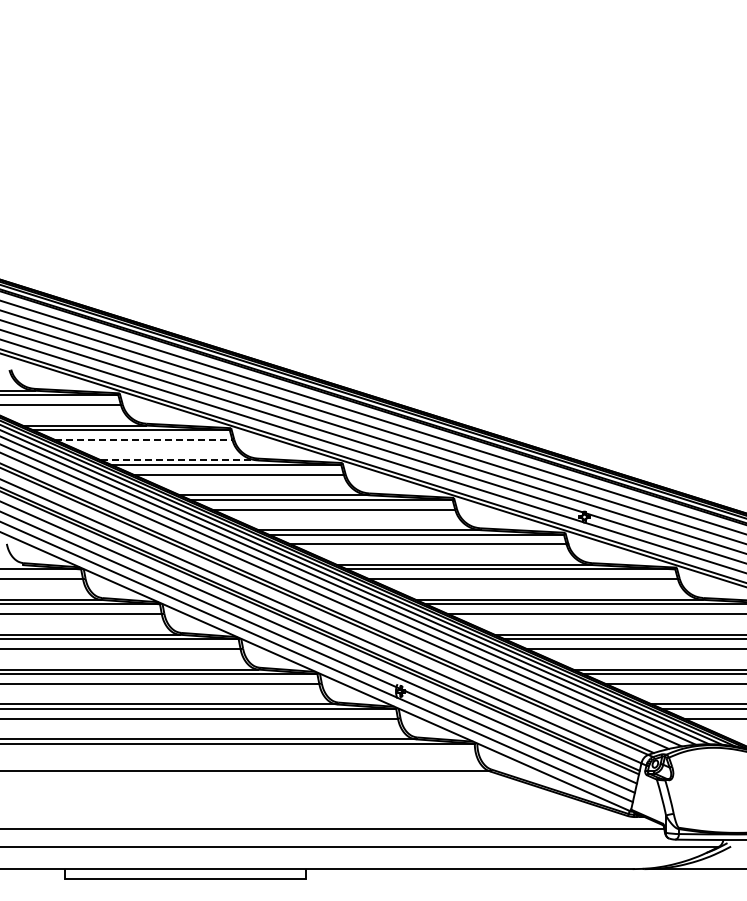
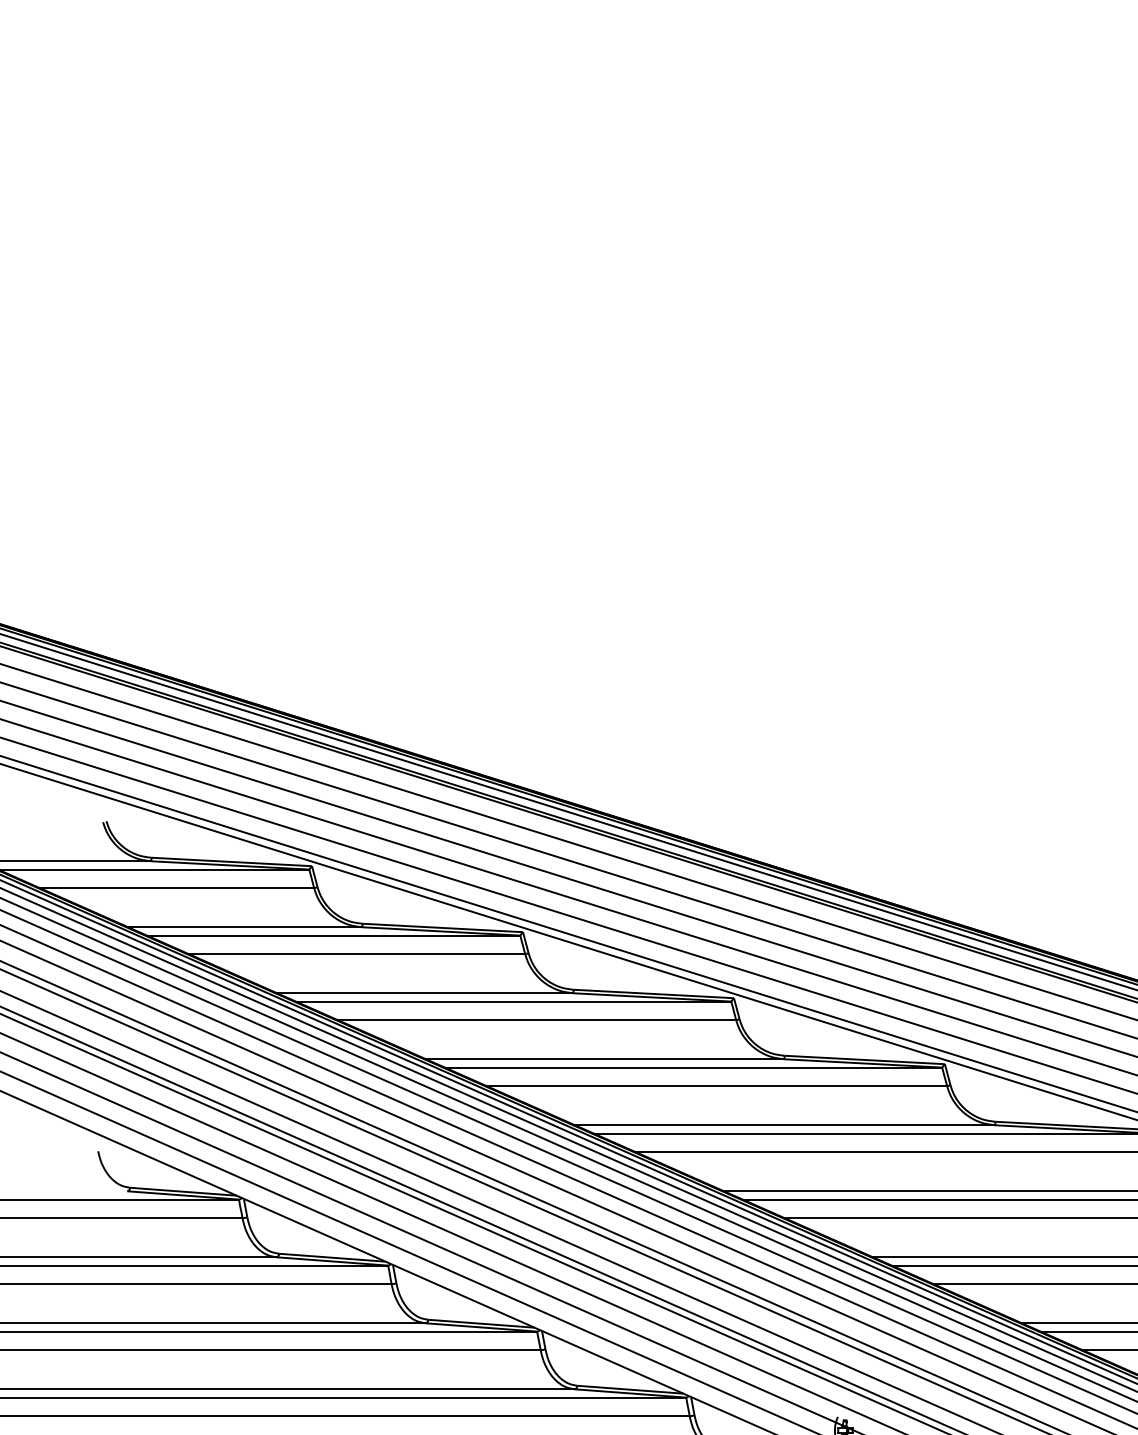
line: (143, 439) -> (356, 953), dashed -> solid
line: (180, 460) -> (427, 993), dashed -> solid

